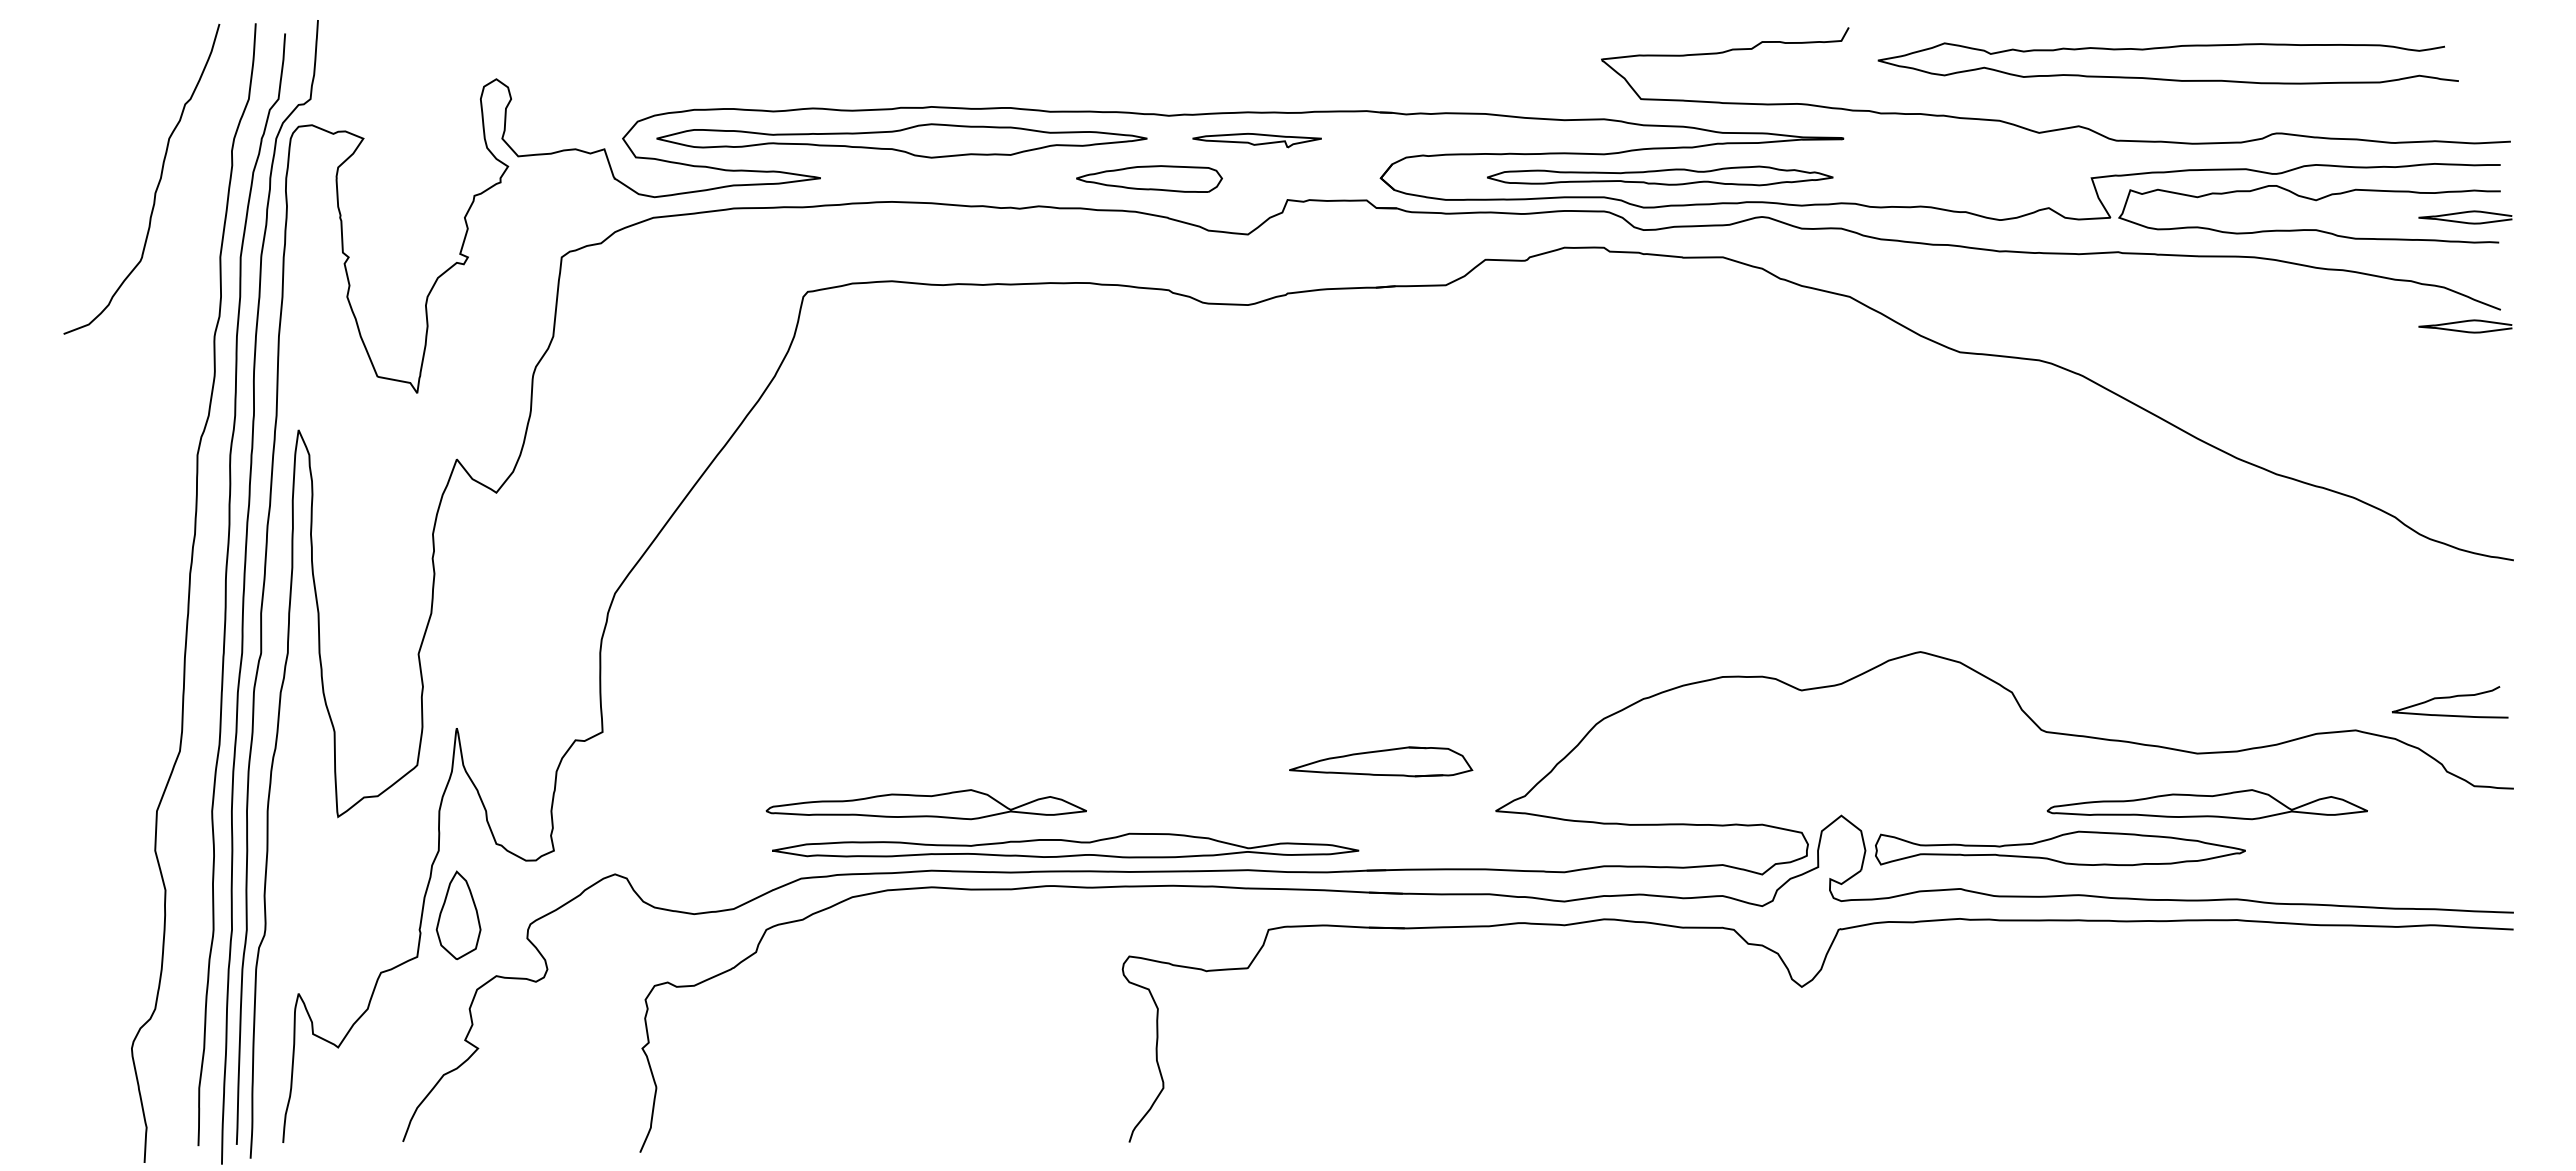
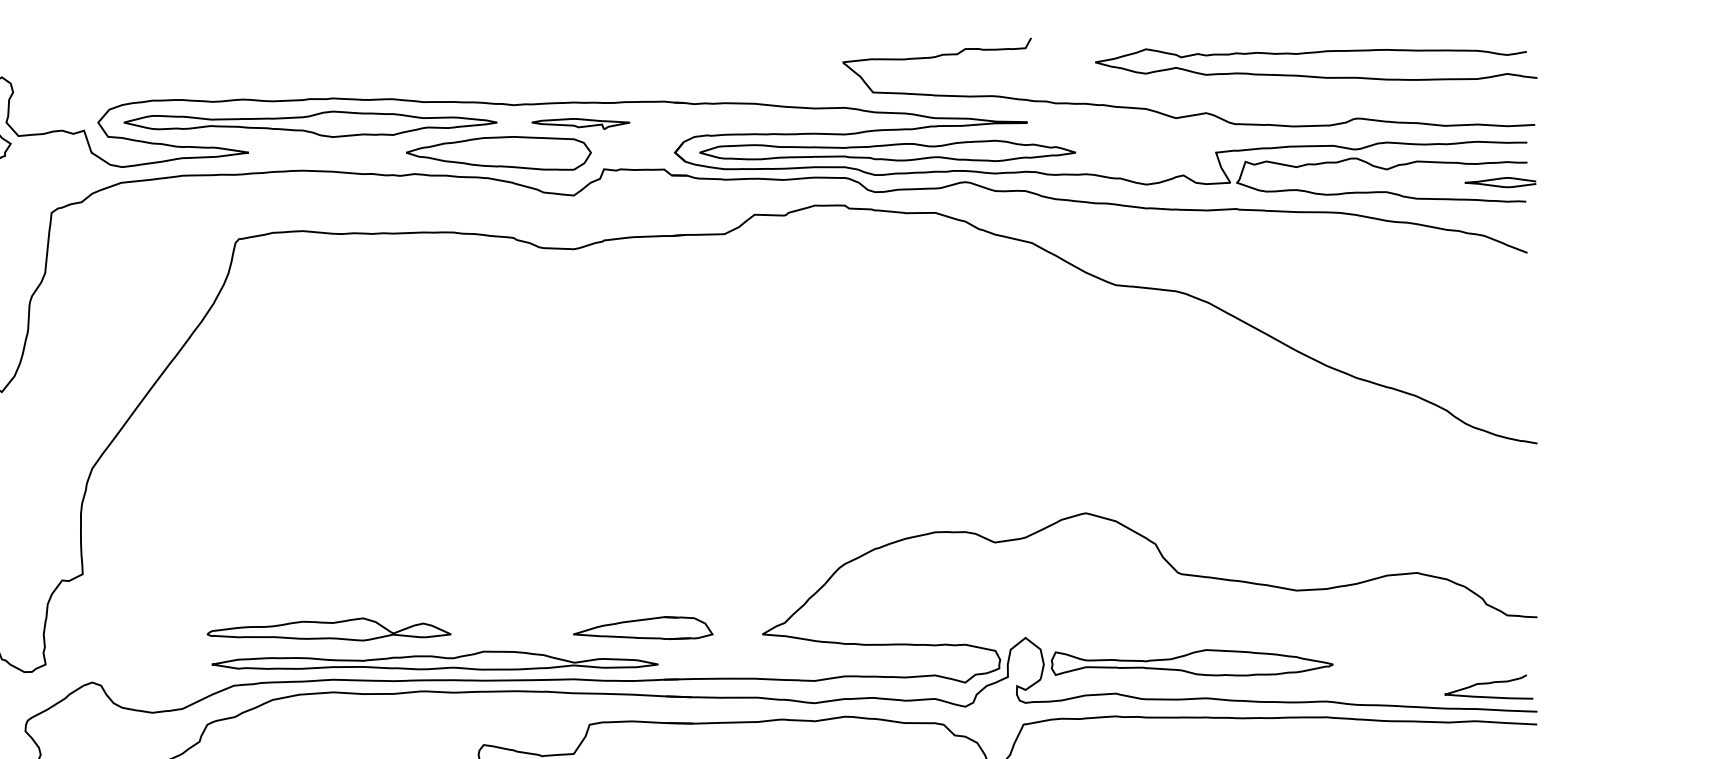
curve: (2167, 48) -> (1315, 53), moved
part: (1659, 175) -> (887, 150), size x1.43
part: (1149, 178) -> (498, 152), size x1.67
curve: (2465, 322) -> (1500, 262), removed
curve: (2449, 698) -> (1488, 684), moved
part: (1381, 761) -> (643, 627), moved
part: (2206, 804) -> (1303, 629), removed

